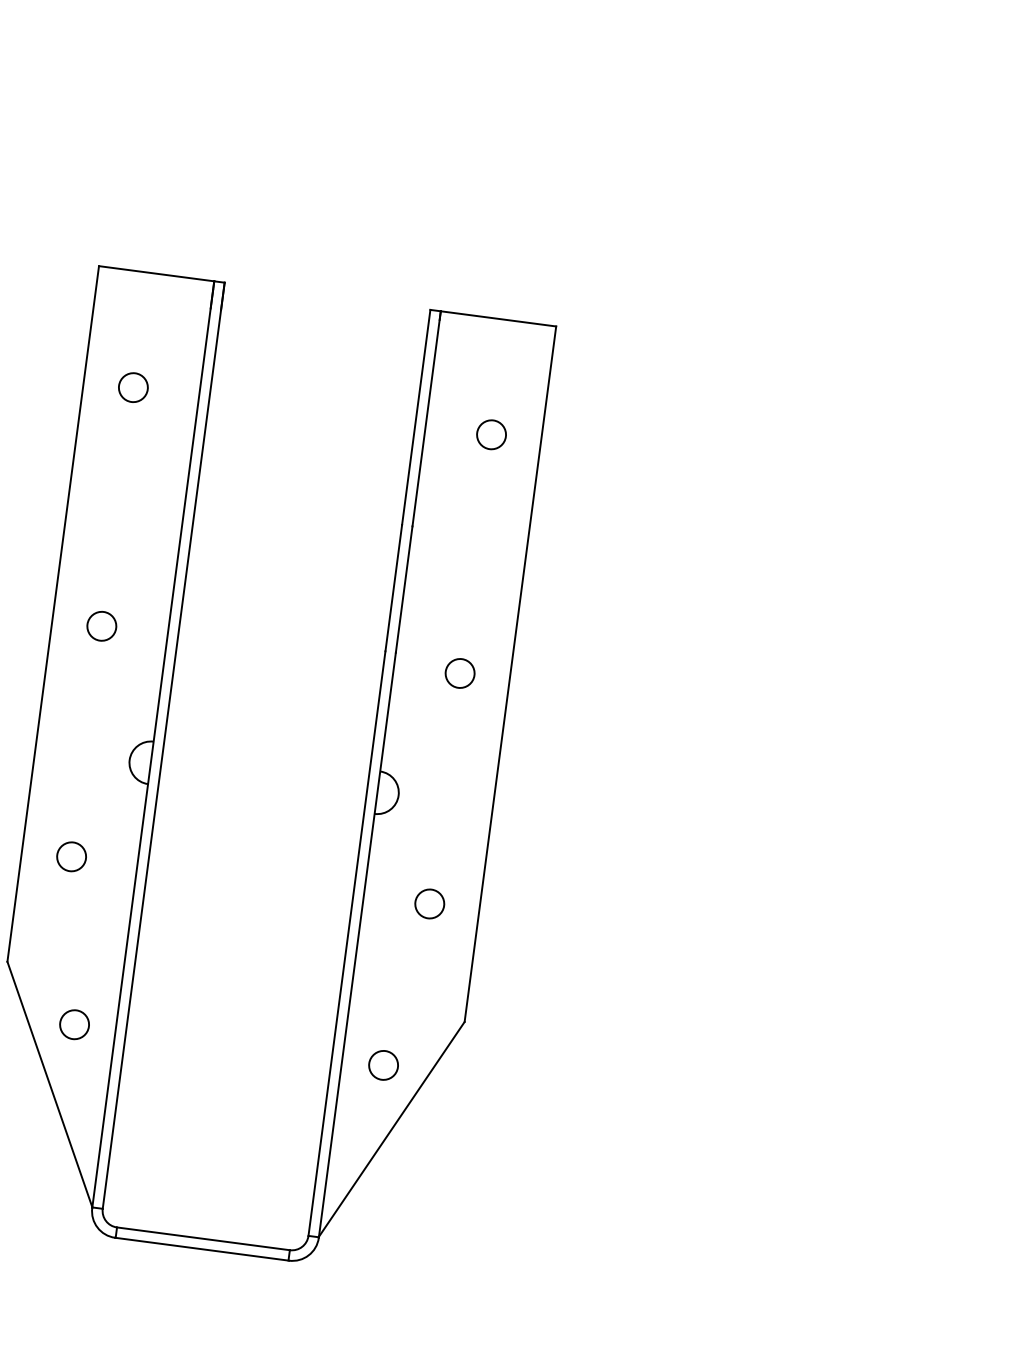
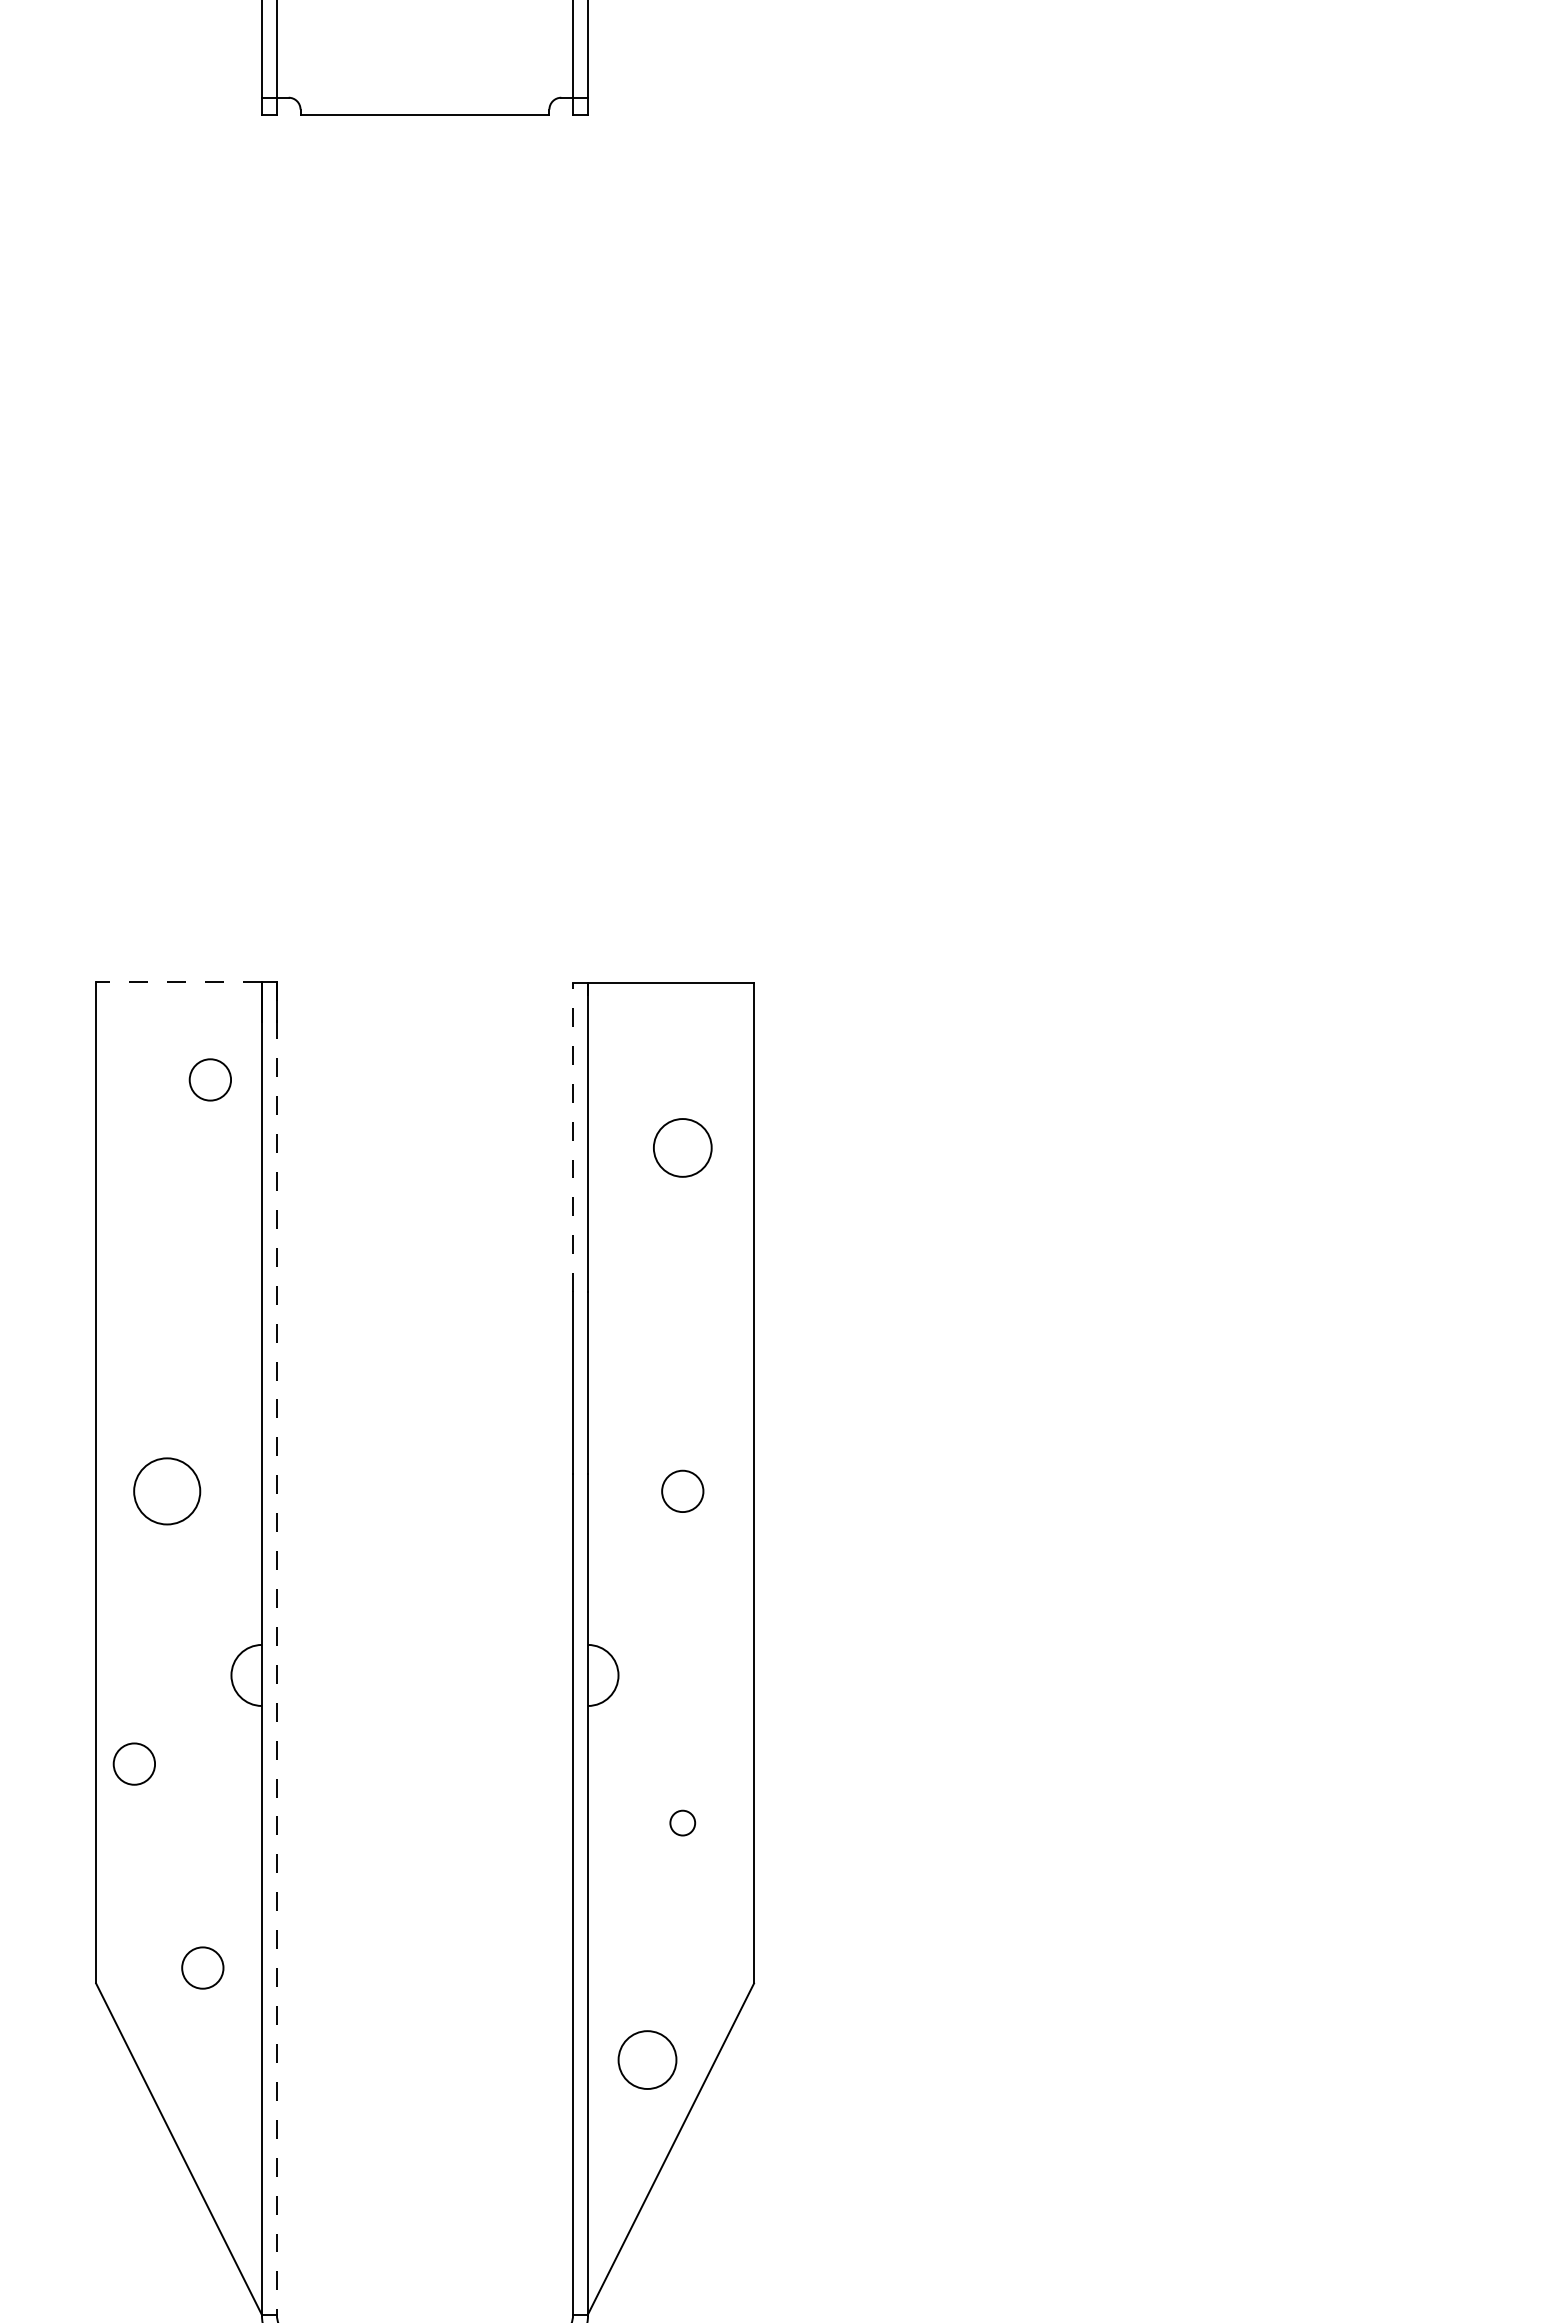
line: (156, 273) -> (179, 982), solid -> dashed
circle: (132, 387) -> (209, 1079), moved
line: (416, 417) -> (573, 1137), solid -> dashed
circle: (491, 434) -> (682, 1147), size x1.4
circle: (101, 626) -> (166, 1491), size x1.6
line: (163, 746) -> (276, 1649), solid -> dashed
circle: (71, 856) -> (133, 1763), moved
circle: (429, 903) -> (682, 1822), size x0.6
circle: (74, 1024) -> (202, 1967), moved
circle: (383, 1065) -> (647, 2059), size x1.4

